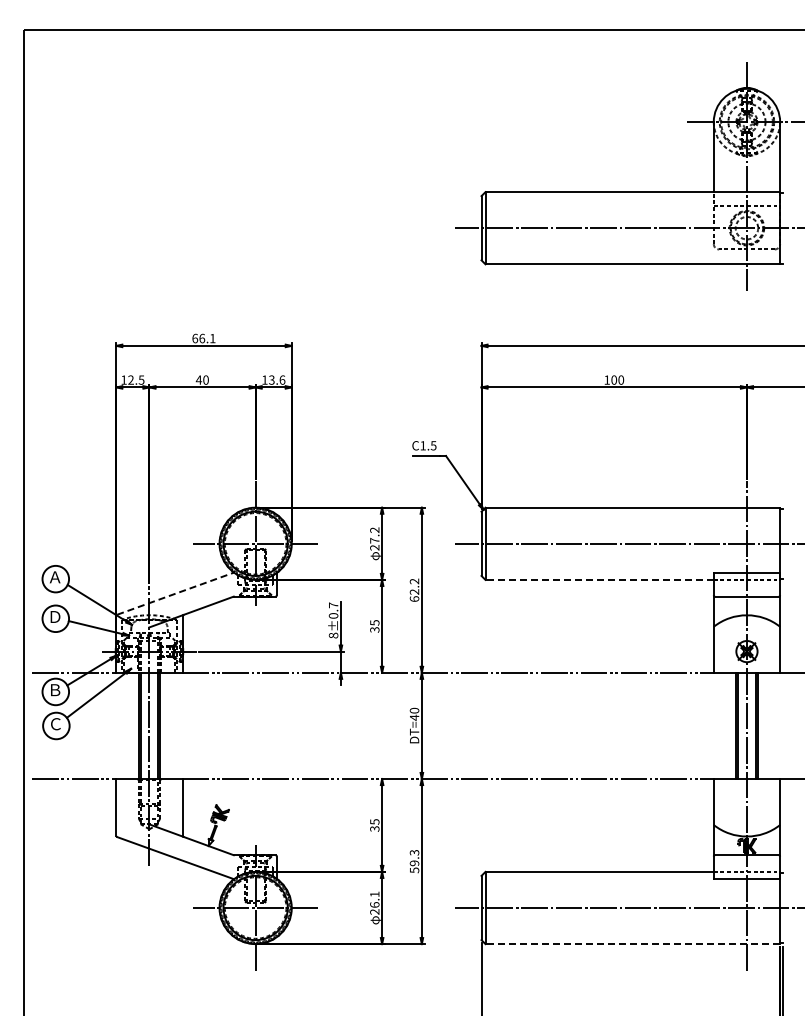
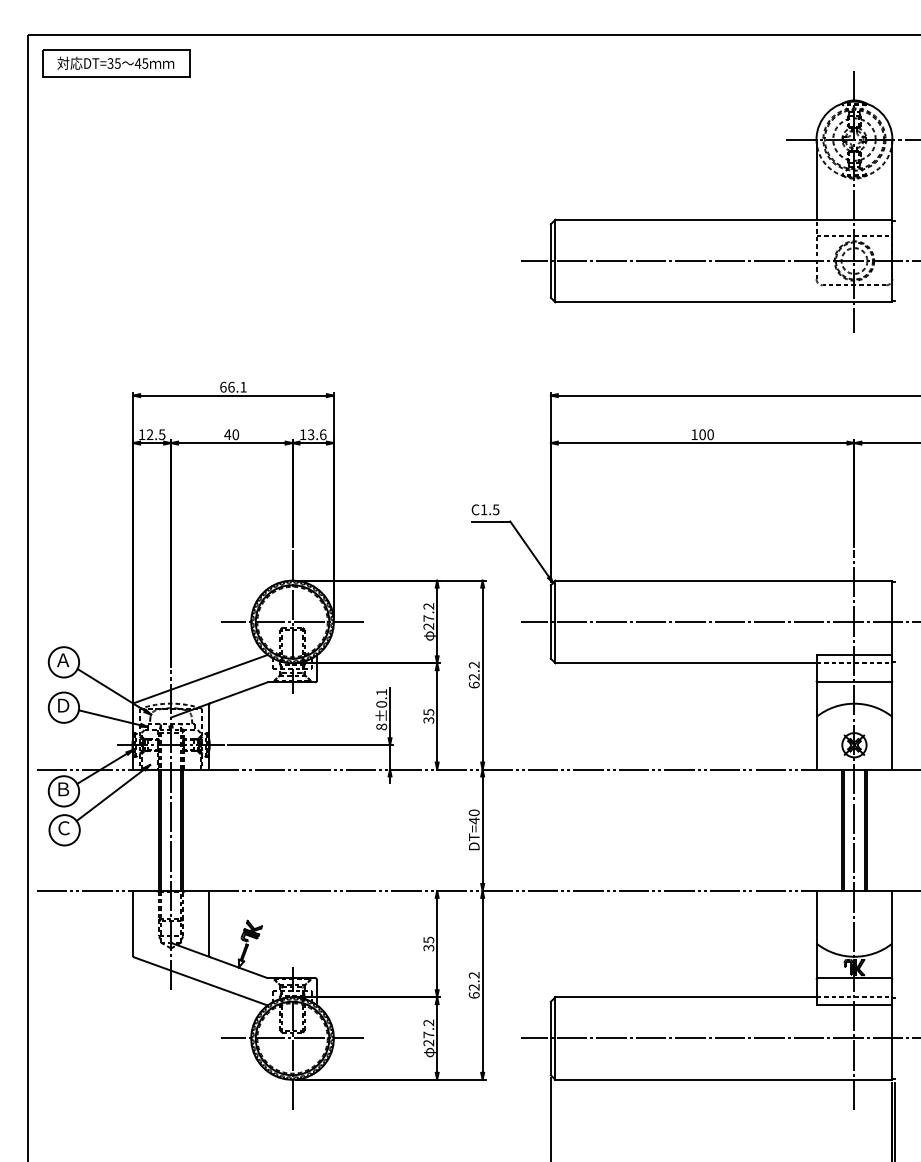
part: (101, 55) -> (116, 63), added
line: (599, 579) -> (685, 662), dashed -> solid
line: (176, 593) -> (202, 678), dashed -> solid
text: (333, 605) -> (381, 692), 8±0.7 -> 8±0.1
text: (414, 861) -> (474, 985), 59.3 -> 62.2
text: (374, 899) -> (428, 1028), 26.1 -> 27.2
line: (632, 944) -> (723, 1080), dashed -> solid

